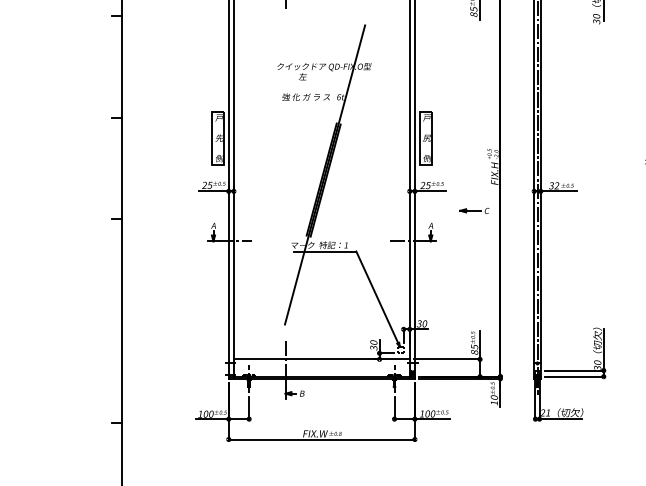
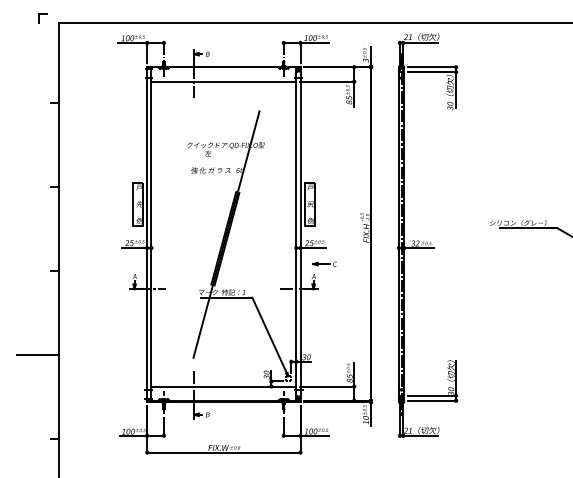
part: (474, 210) -> (324, 263), moved
line: (96, 321) -> (38, 355), added

